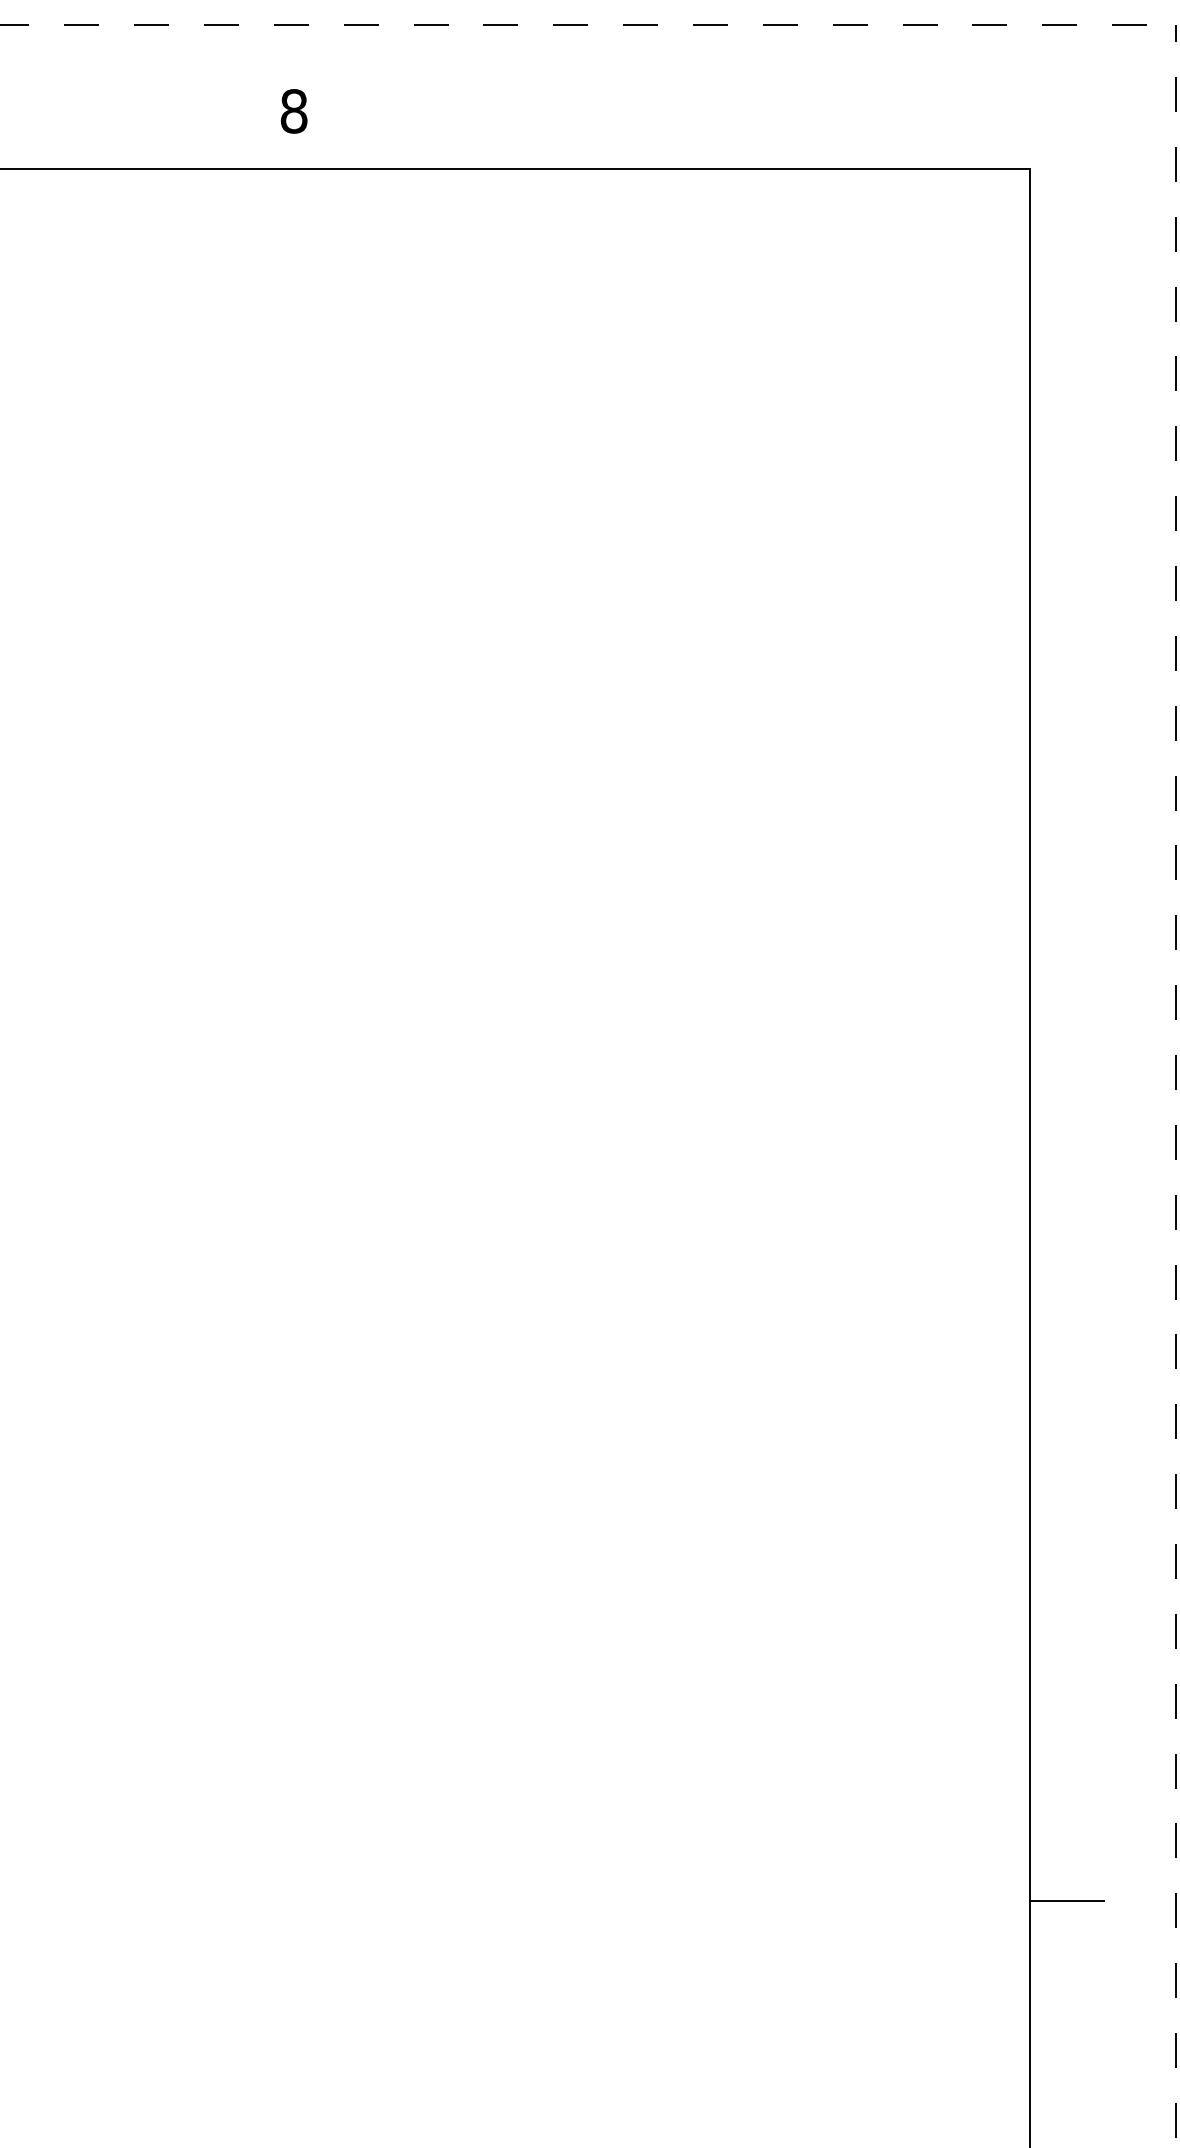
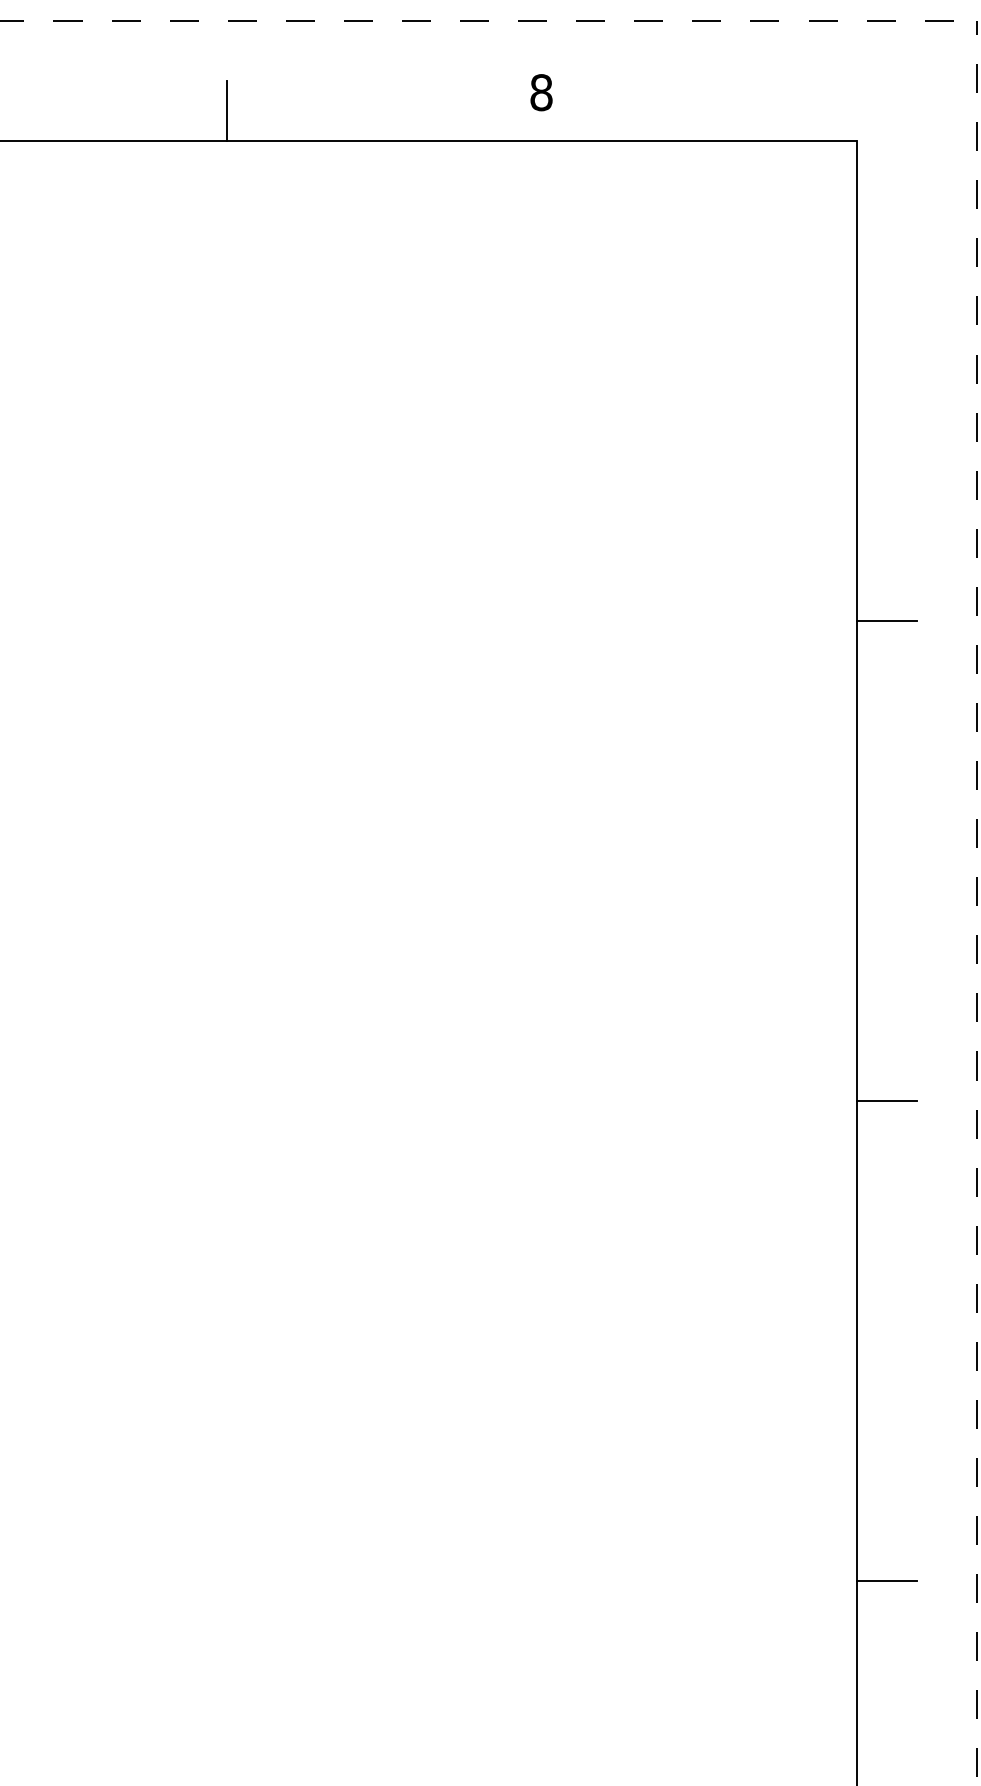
text: (294, 111) -> (541, 92), moved
line: (273, 132) -> (227, 110), added
line: (1067, 746) -> (887, 620), added
line: (1067, 1323) -> (887, 1100), added

